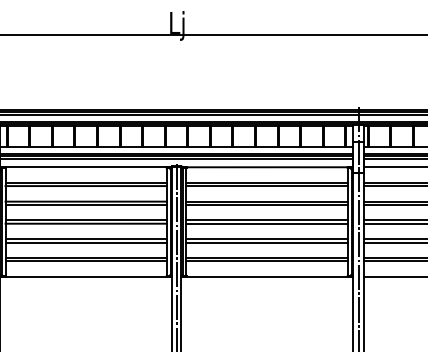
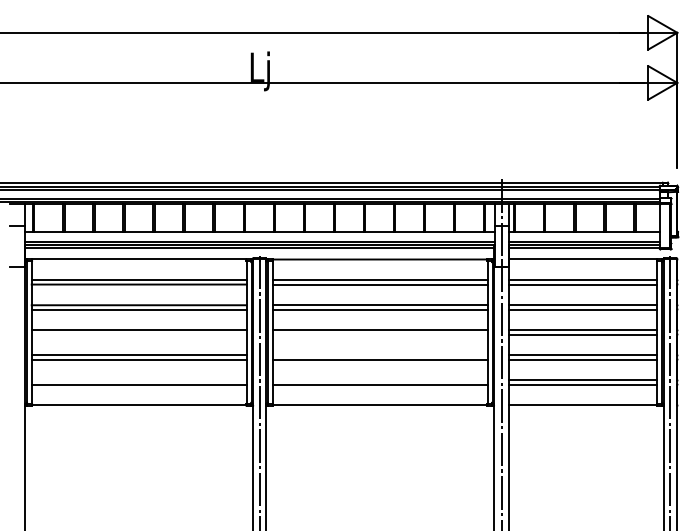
line: (85, 223) -> (138, 334), removed
line: (266, 223) -> (379, 334), removed
line: (266, 239) -> (379, 355), removed
line: (85, 258) -> (138, 380), removed
line: (266, 258) -> (379, 380), removed

